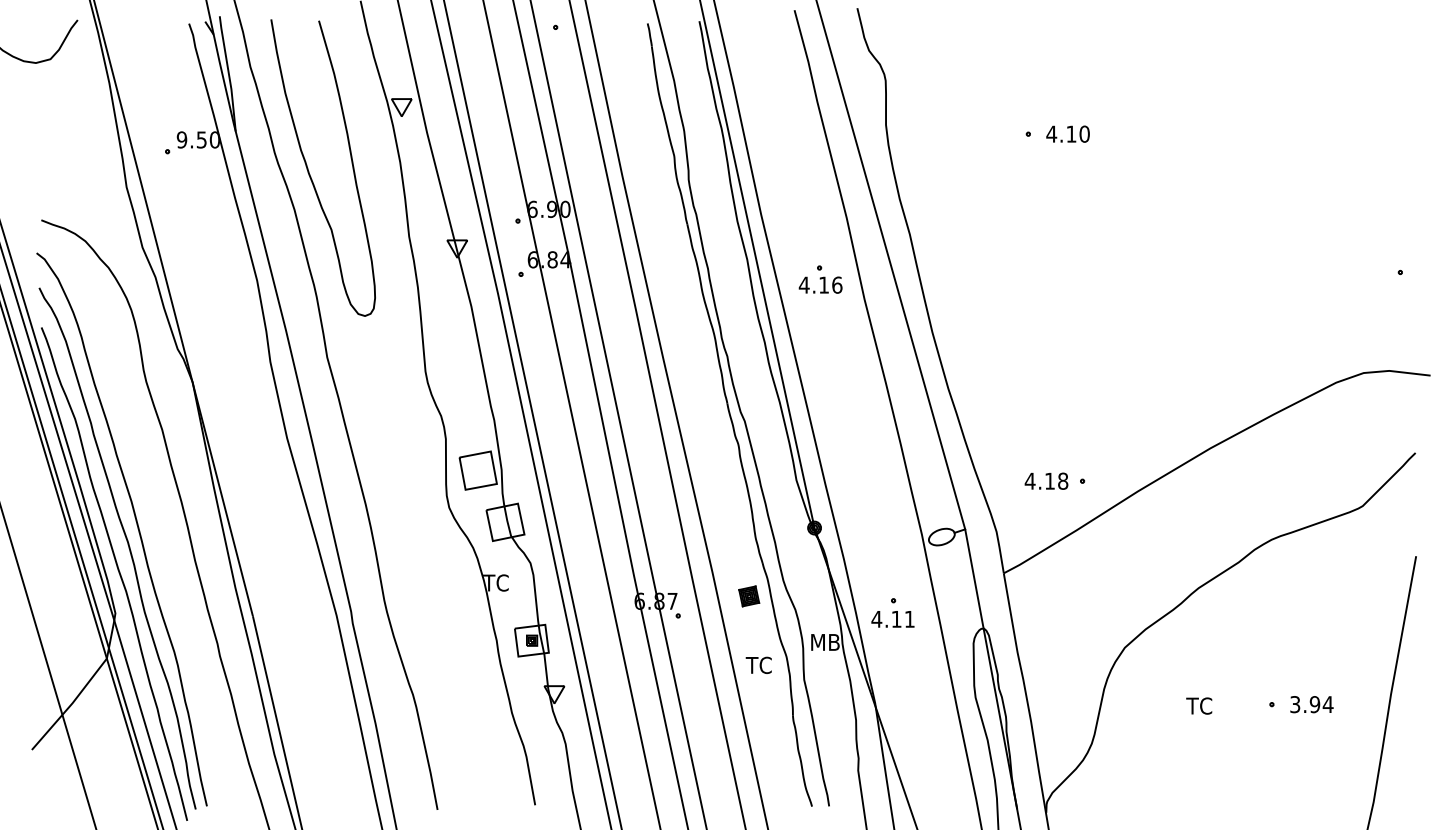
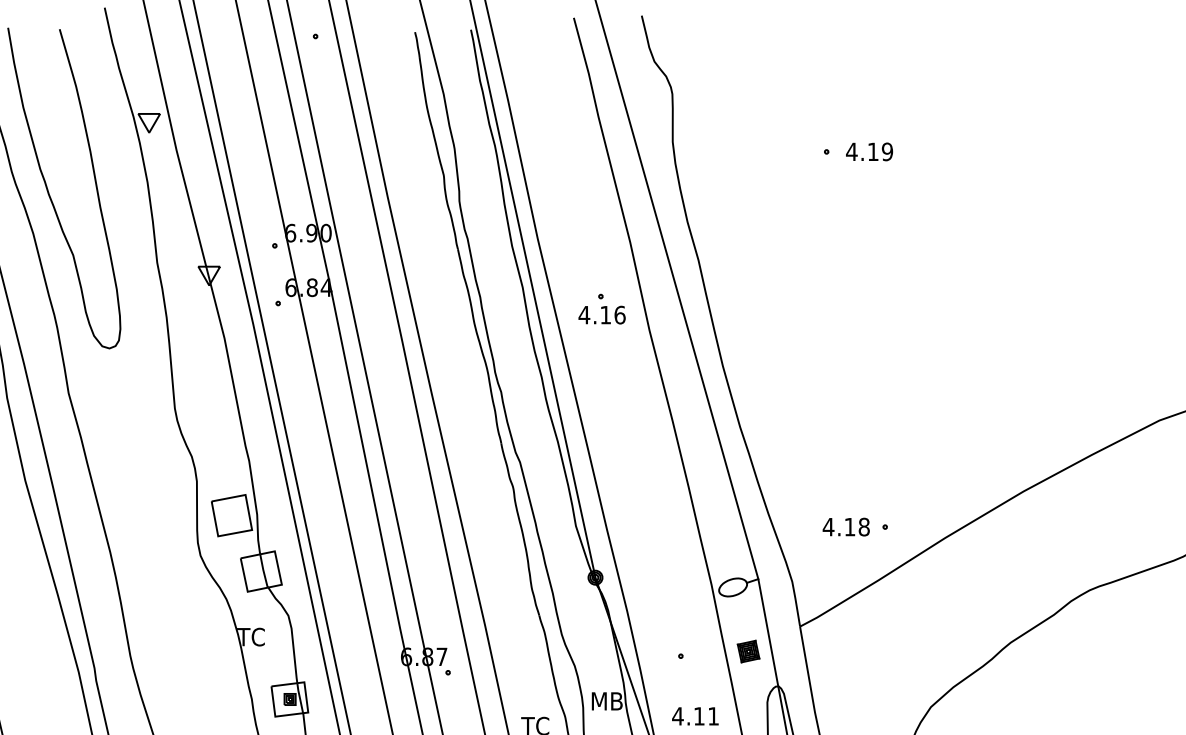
text: (1084, 133) -> (887, 151), 4.10 -> 4.19
part: (749, 596) -> (748, 651), moved
text: (892, 619) -> (694, 716), moved

